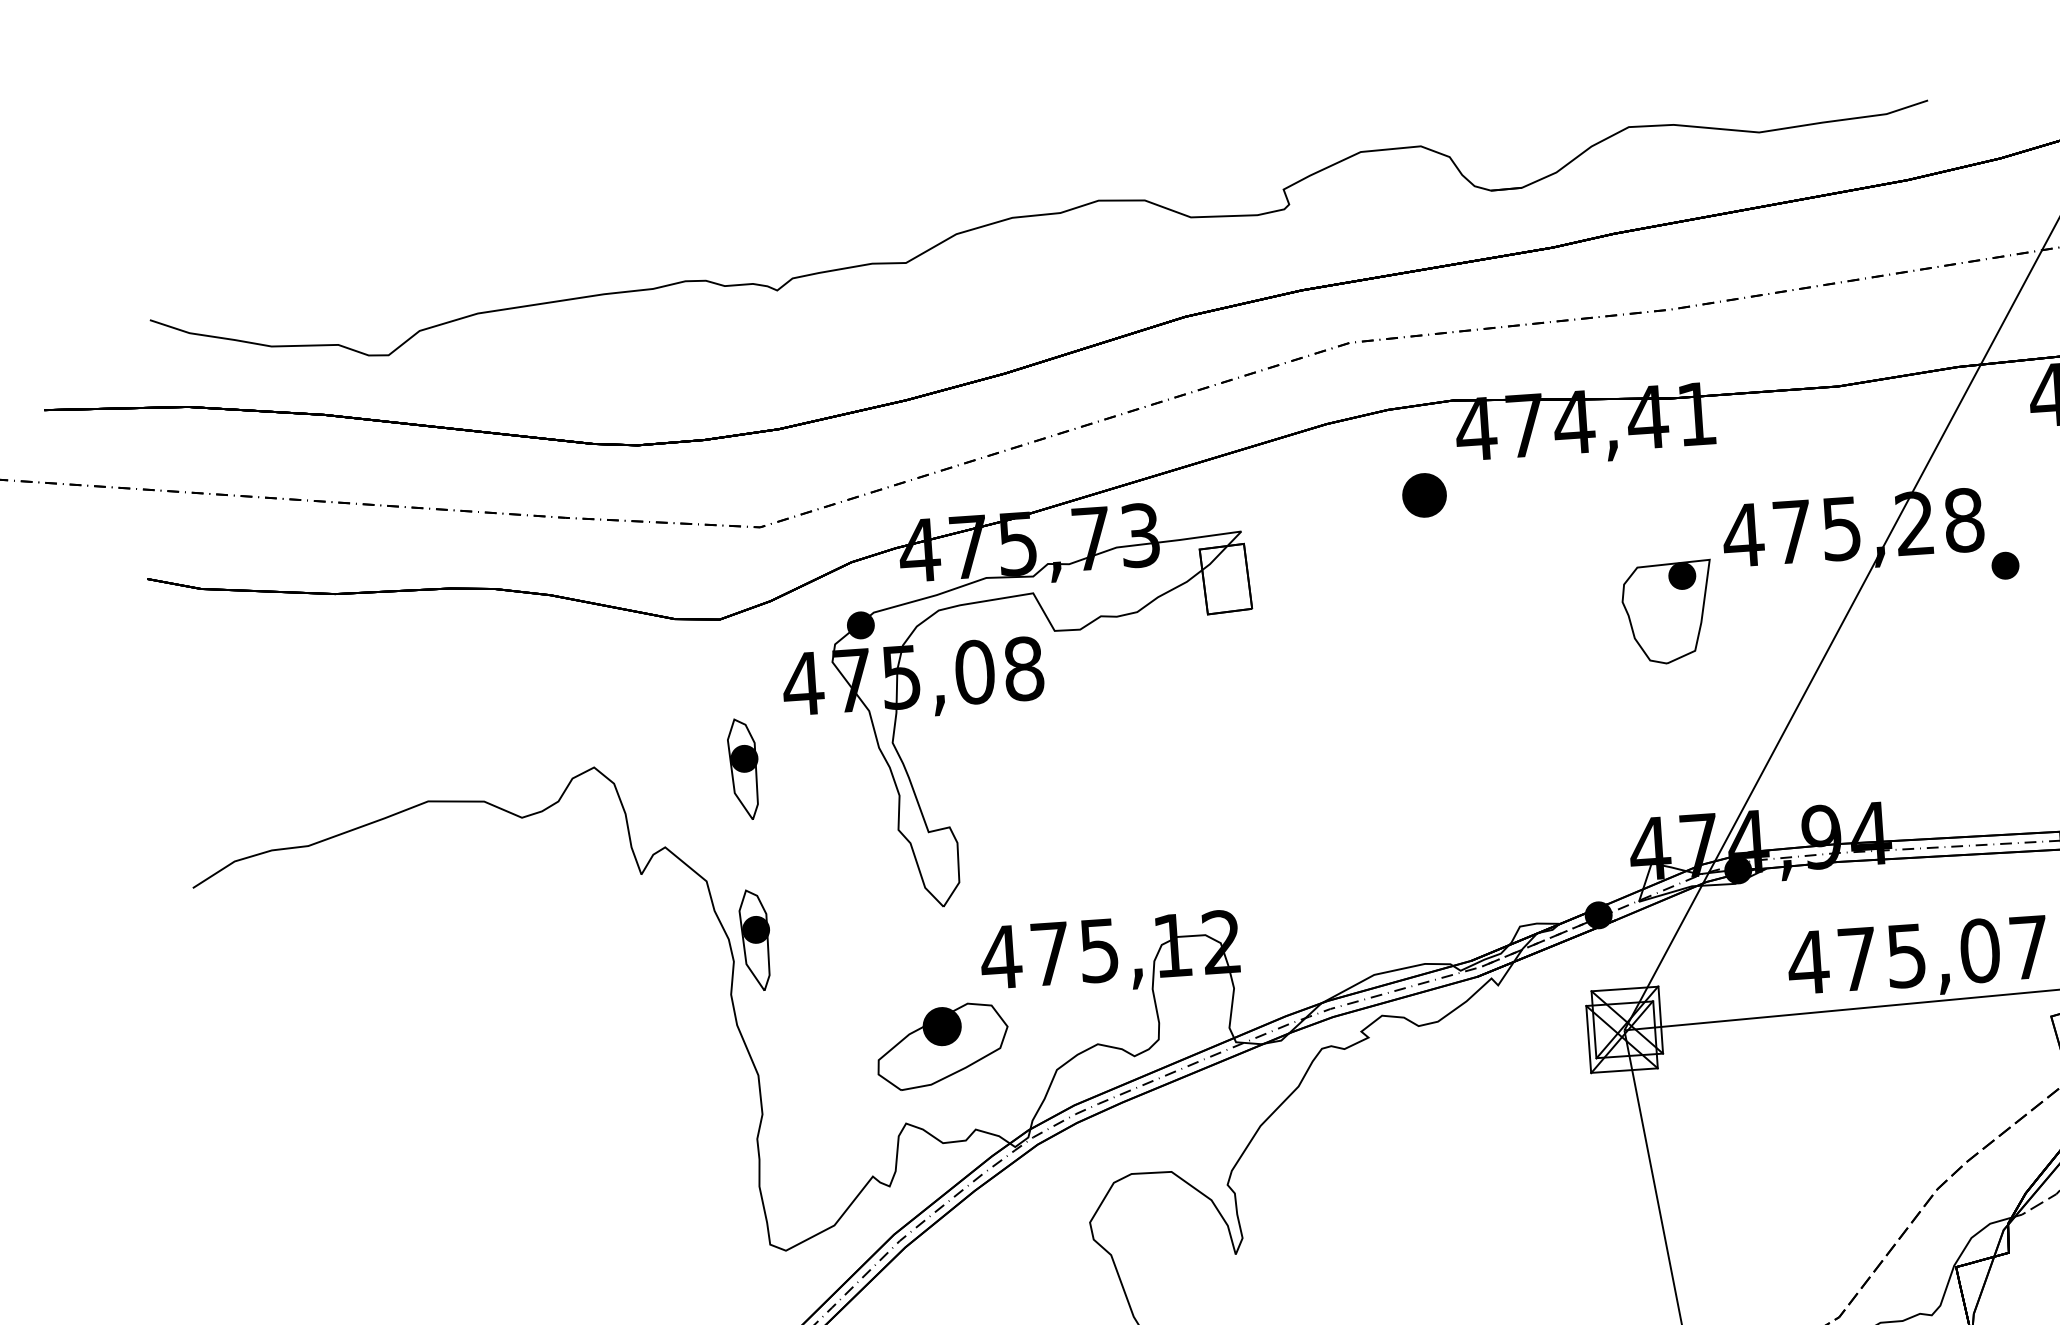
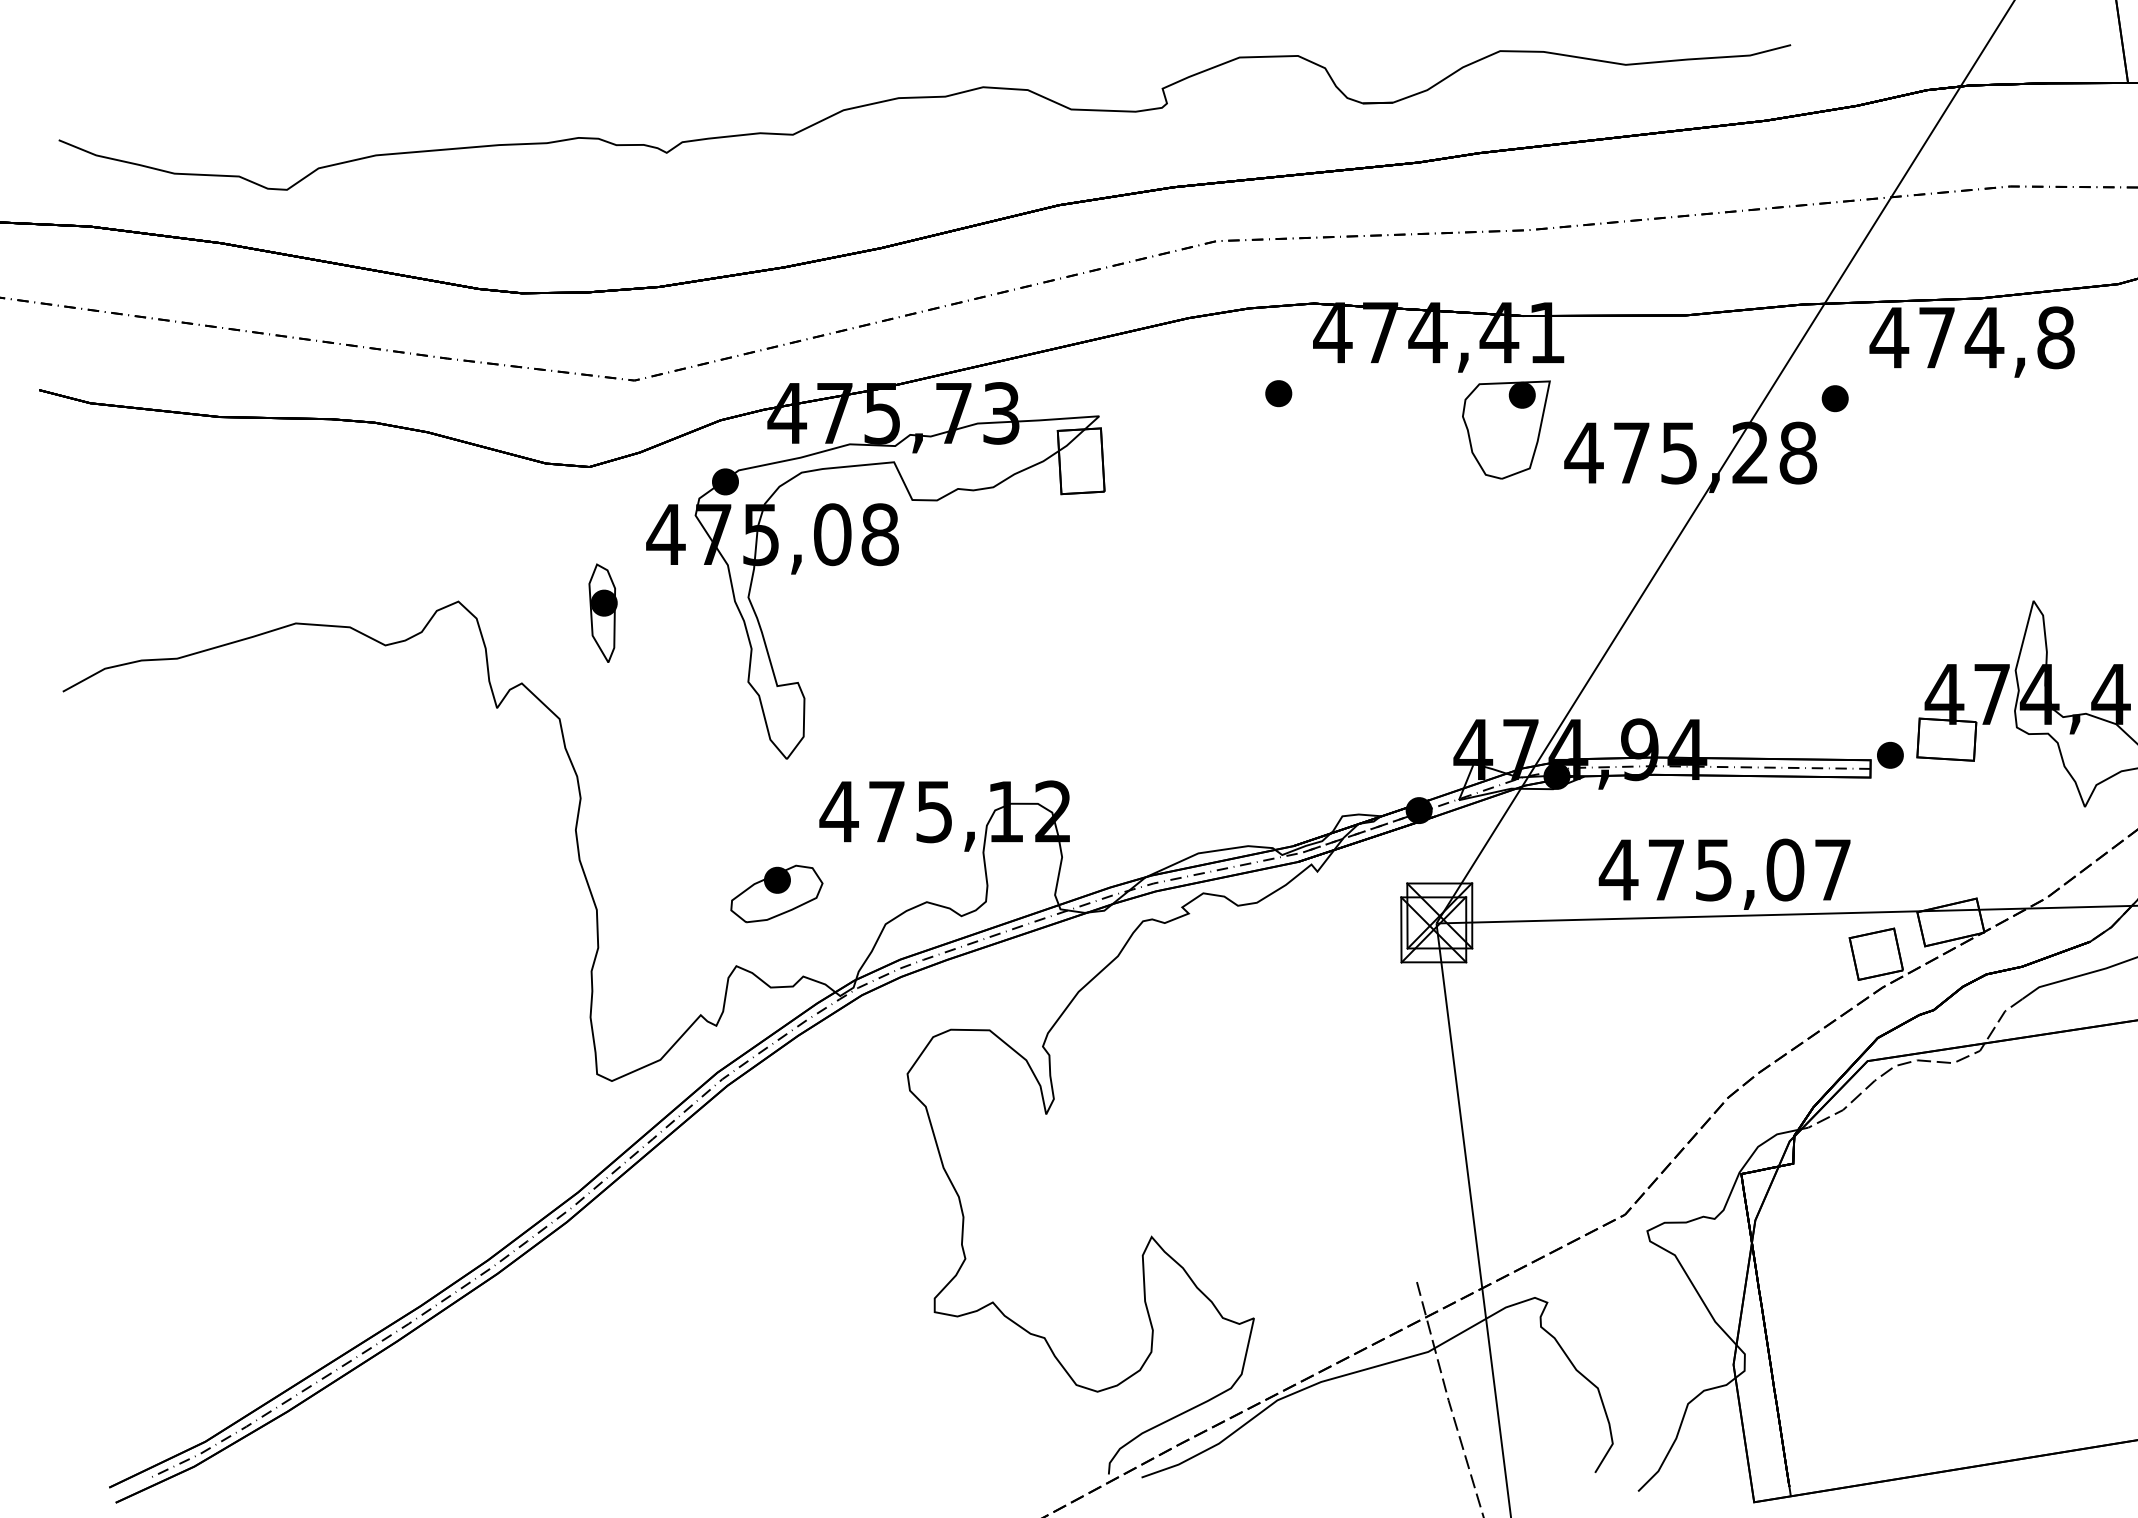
part: (1424, 495) -> (1278, 393), size x0.62
part: (2004, 565) -> (1834, 398), moved
part: (1668, 612) -> (1506, 429), moved
part: (754, 939) -> (602, 778), removed
part: (942, 1045) -> (776, 893), size x0.71

